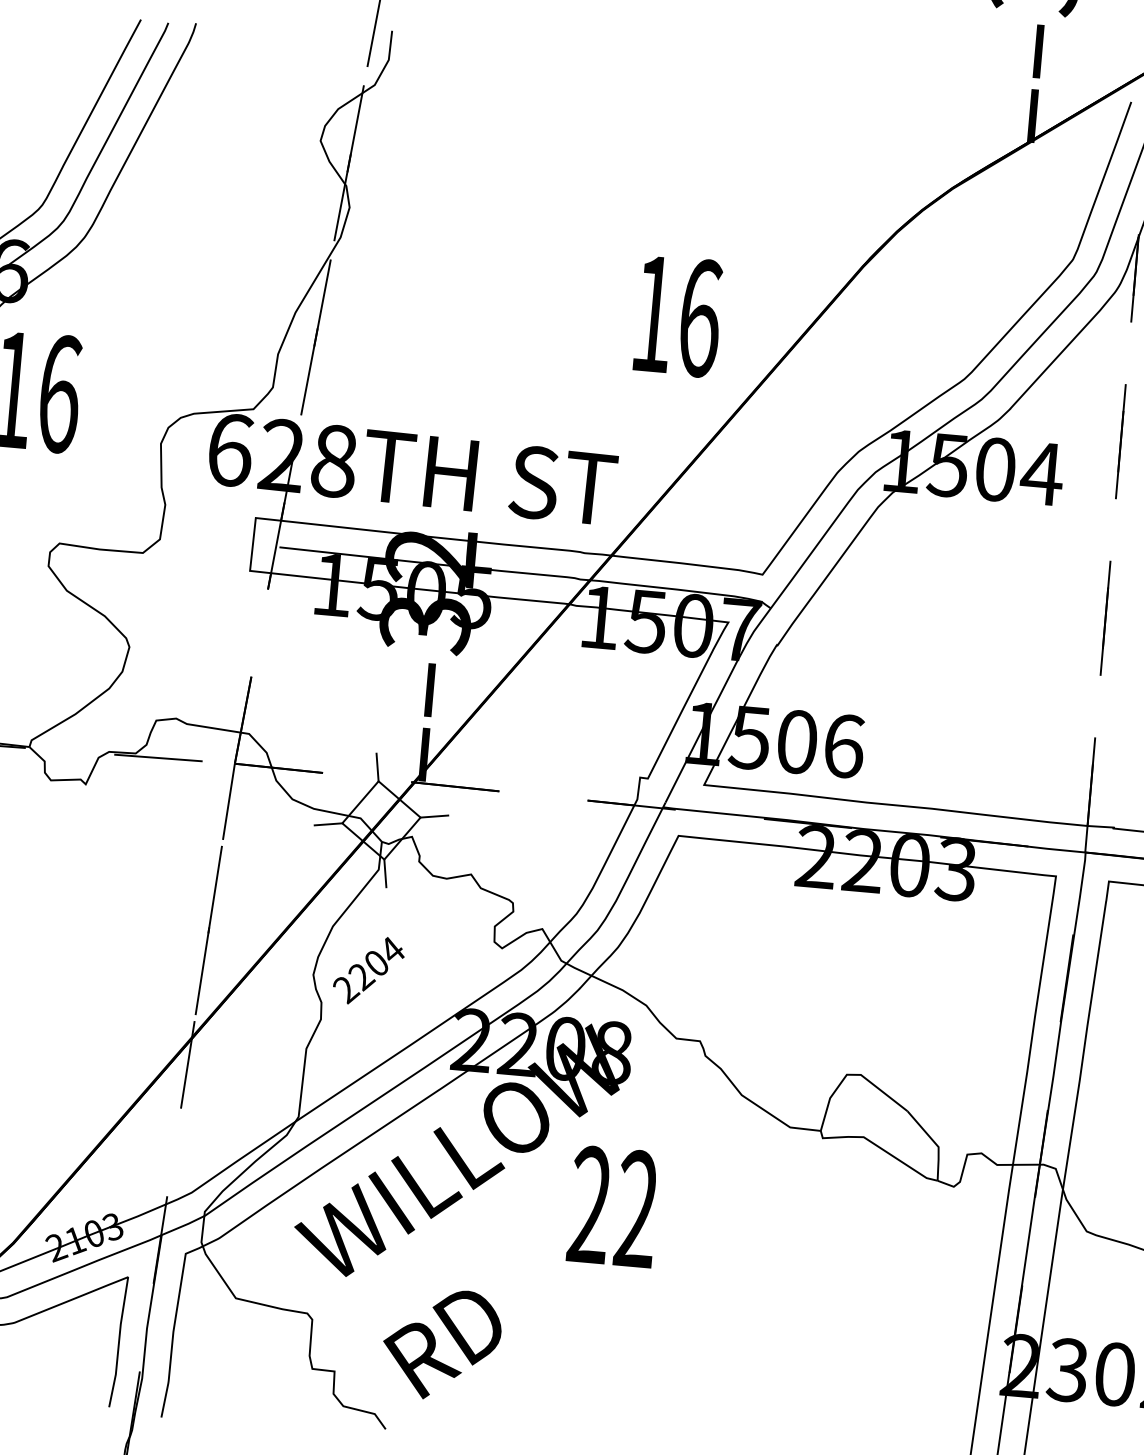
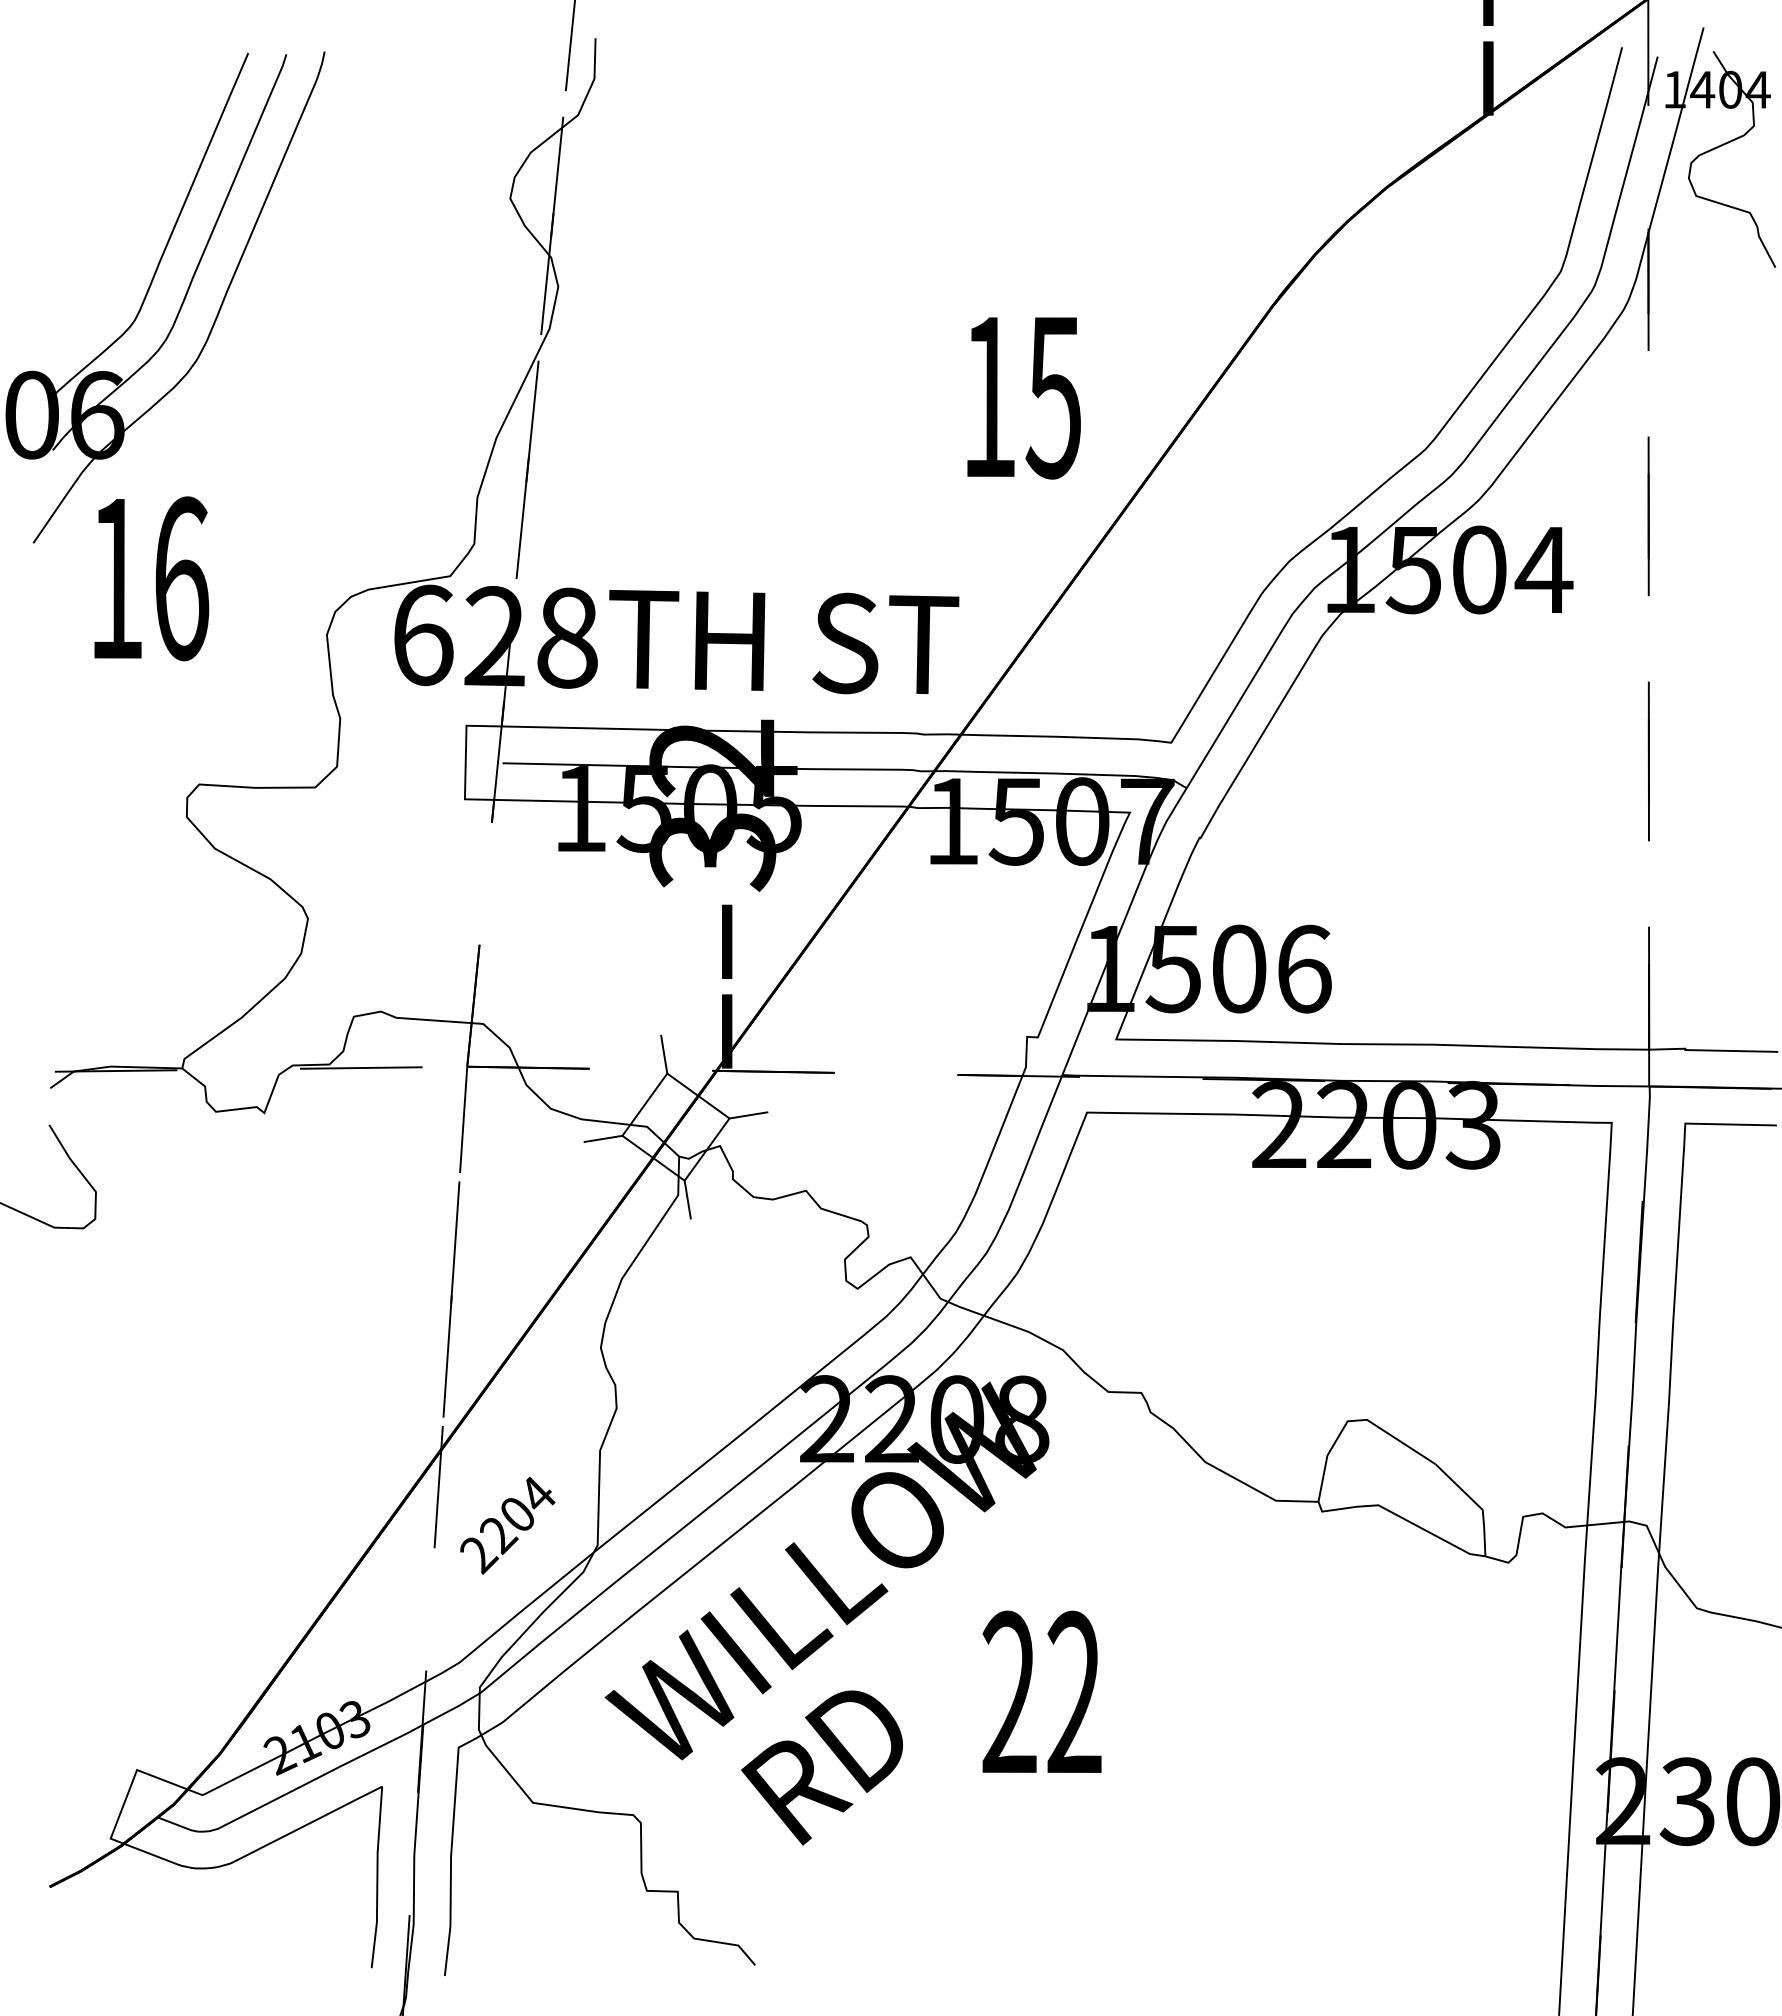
text: (699, 317) -> (1053, 396), 16 -> 15
text: (368, 970) -> (507, 1525), moved
text: (613, 1206) -> (1041, 1691), moved
text: (441, 1344) -> (821, 1767), moved

